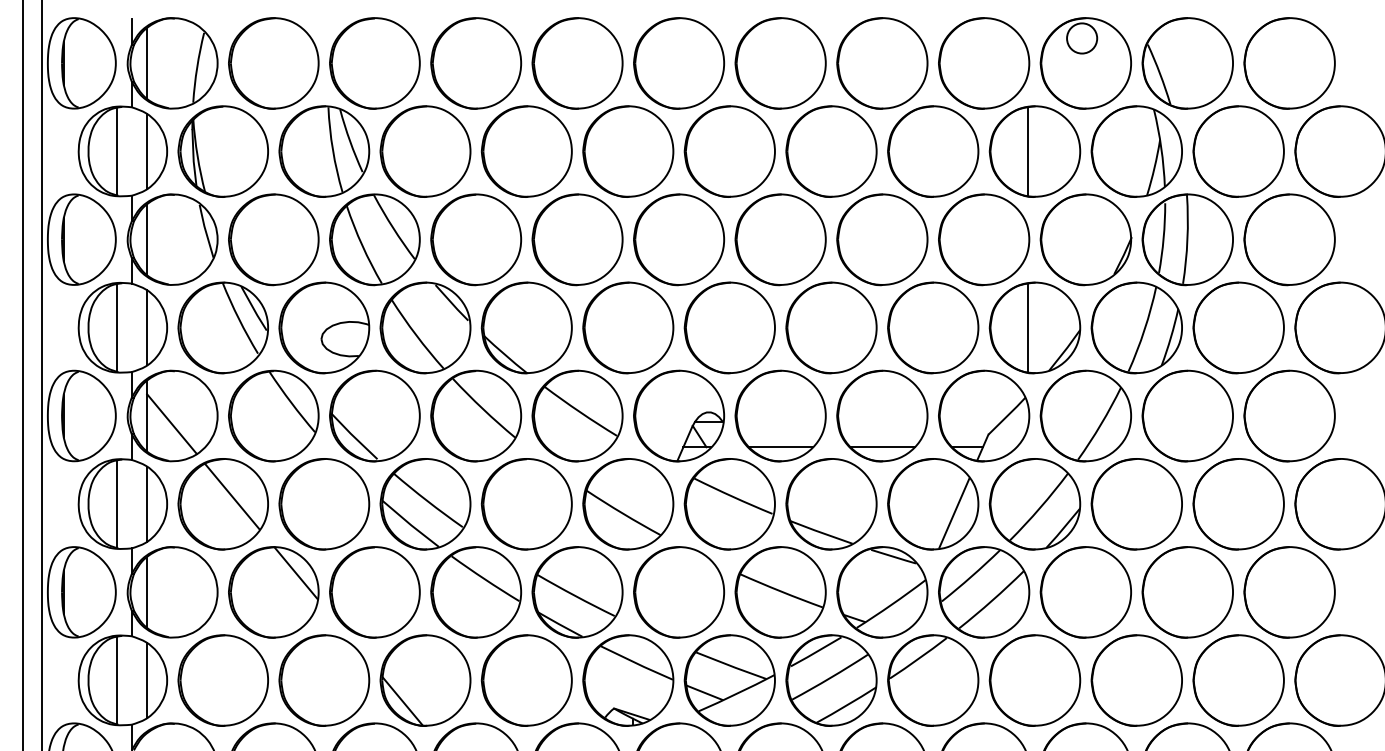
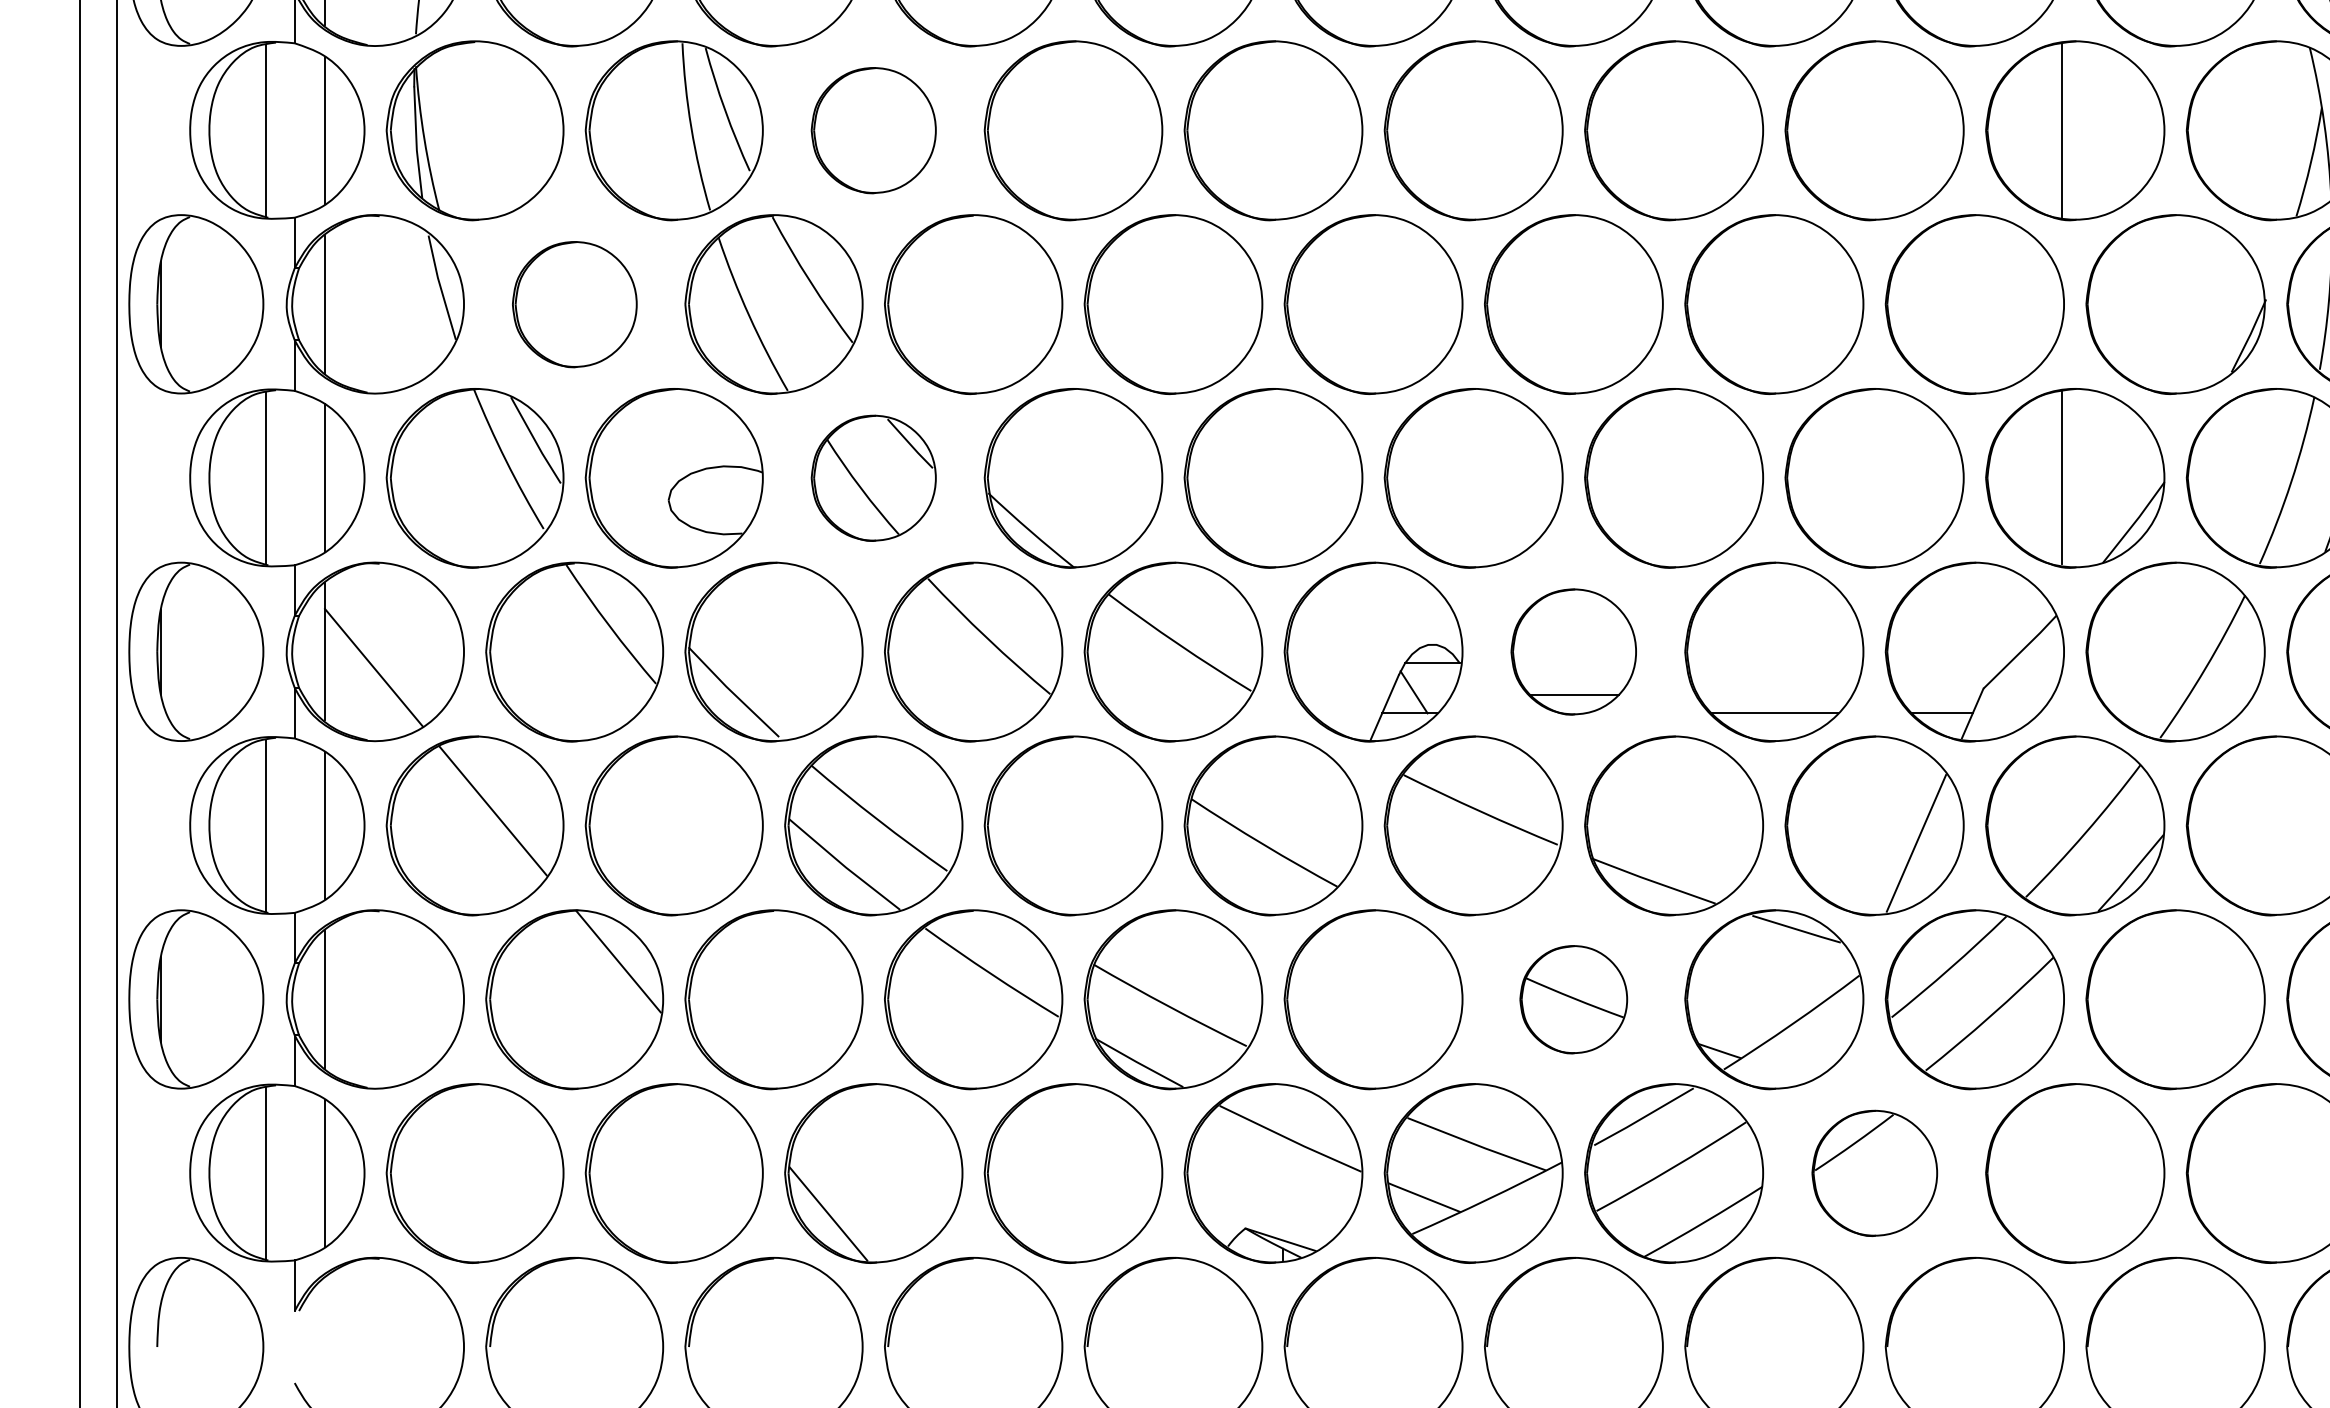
part: (425, 151) -> (873, 130), size x0.7
part: (273, 239) -> (574, 303), size x0.7
part: (425, 327) -> (873, 477), size x0.7
part: (780, 415) -> (1573, 650), size x0.7
part: (780, 592) -> (1573, 999), size x0.6
part: (933, 680) -> (1875, 1173), size x0.7

